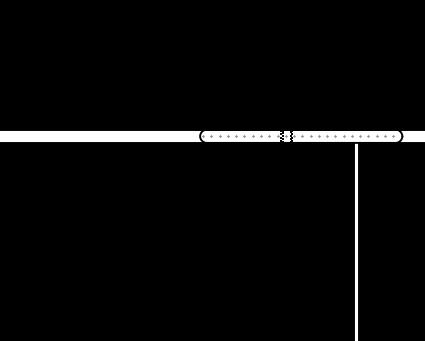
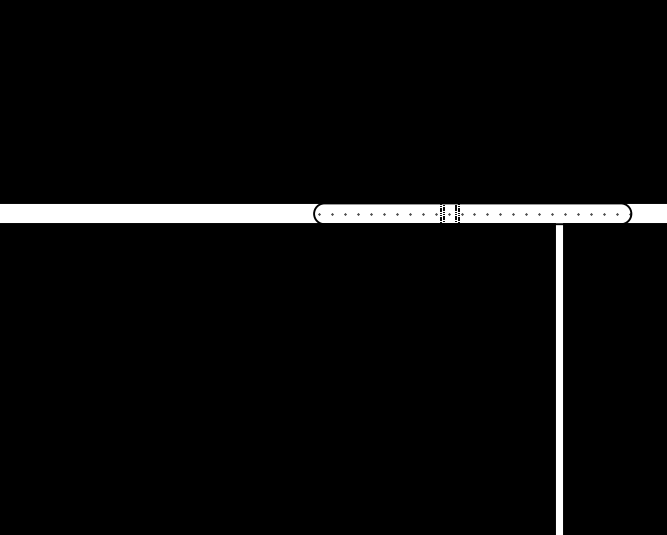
hatch: (302, 136) -> (474, 214), added

